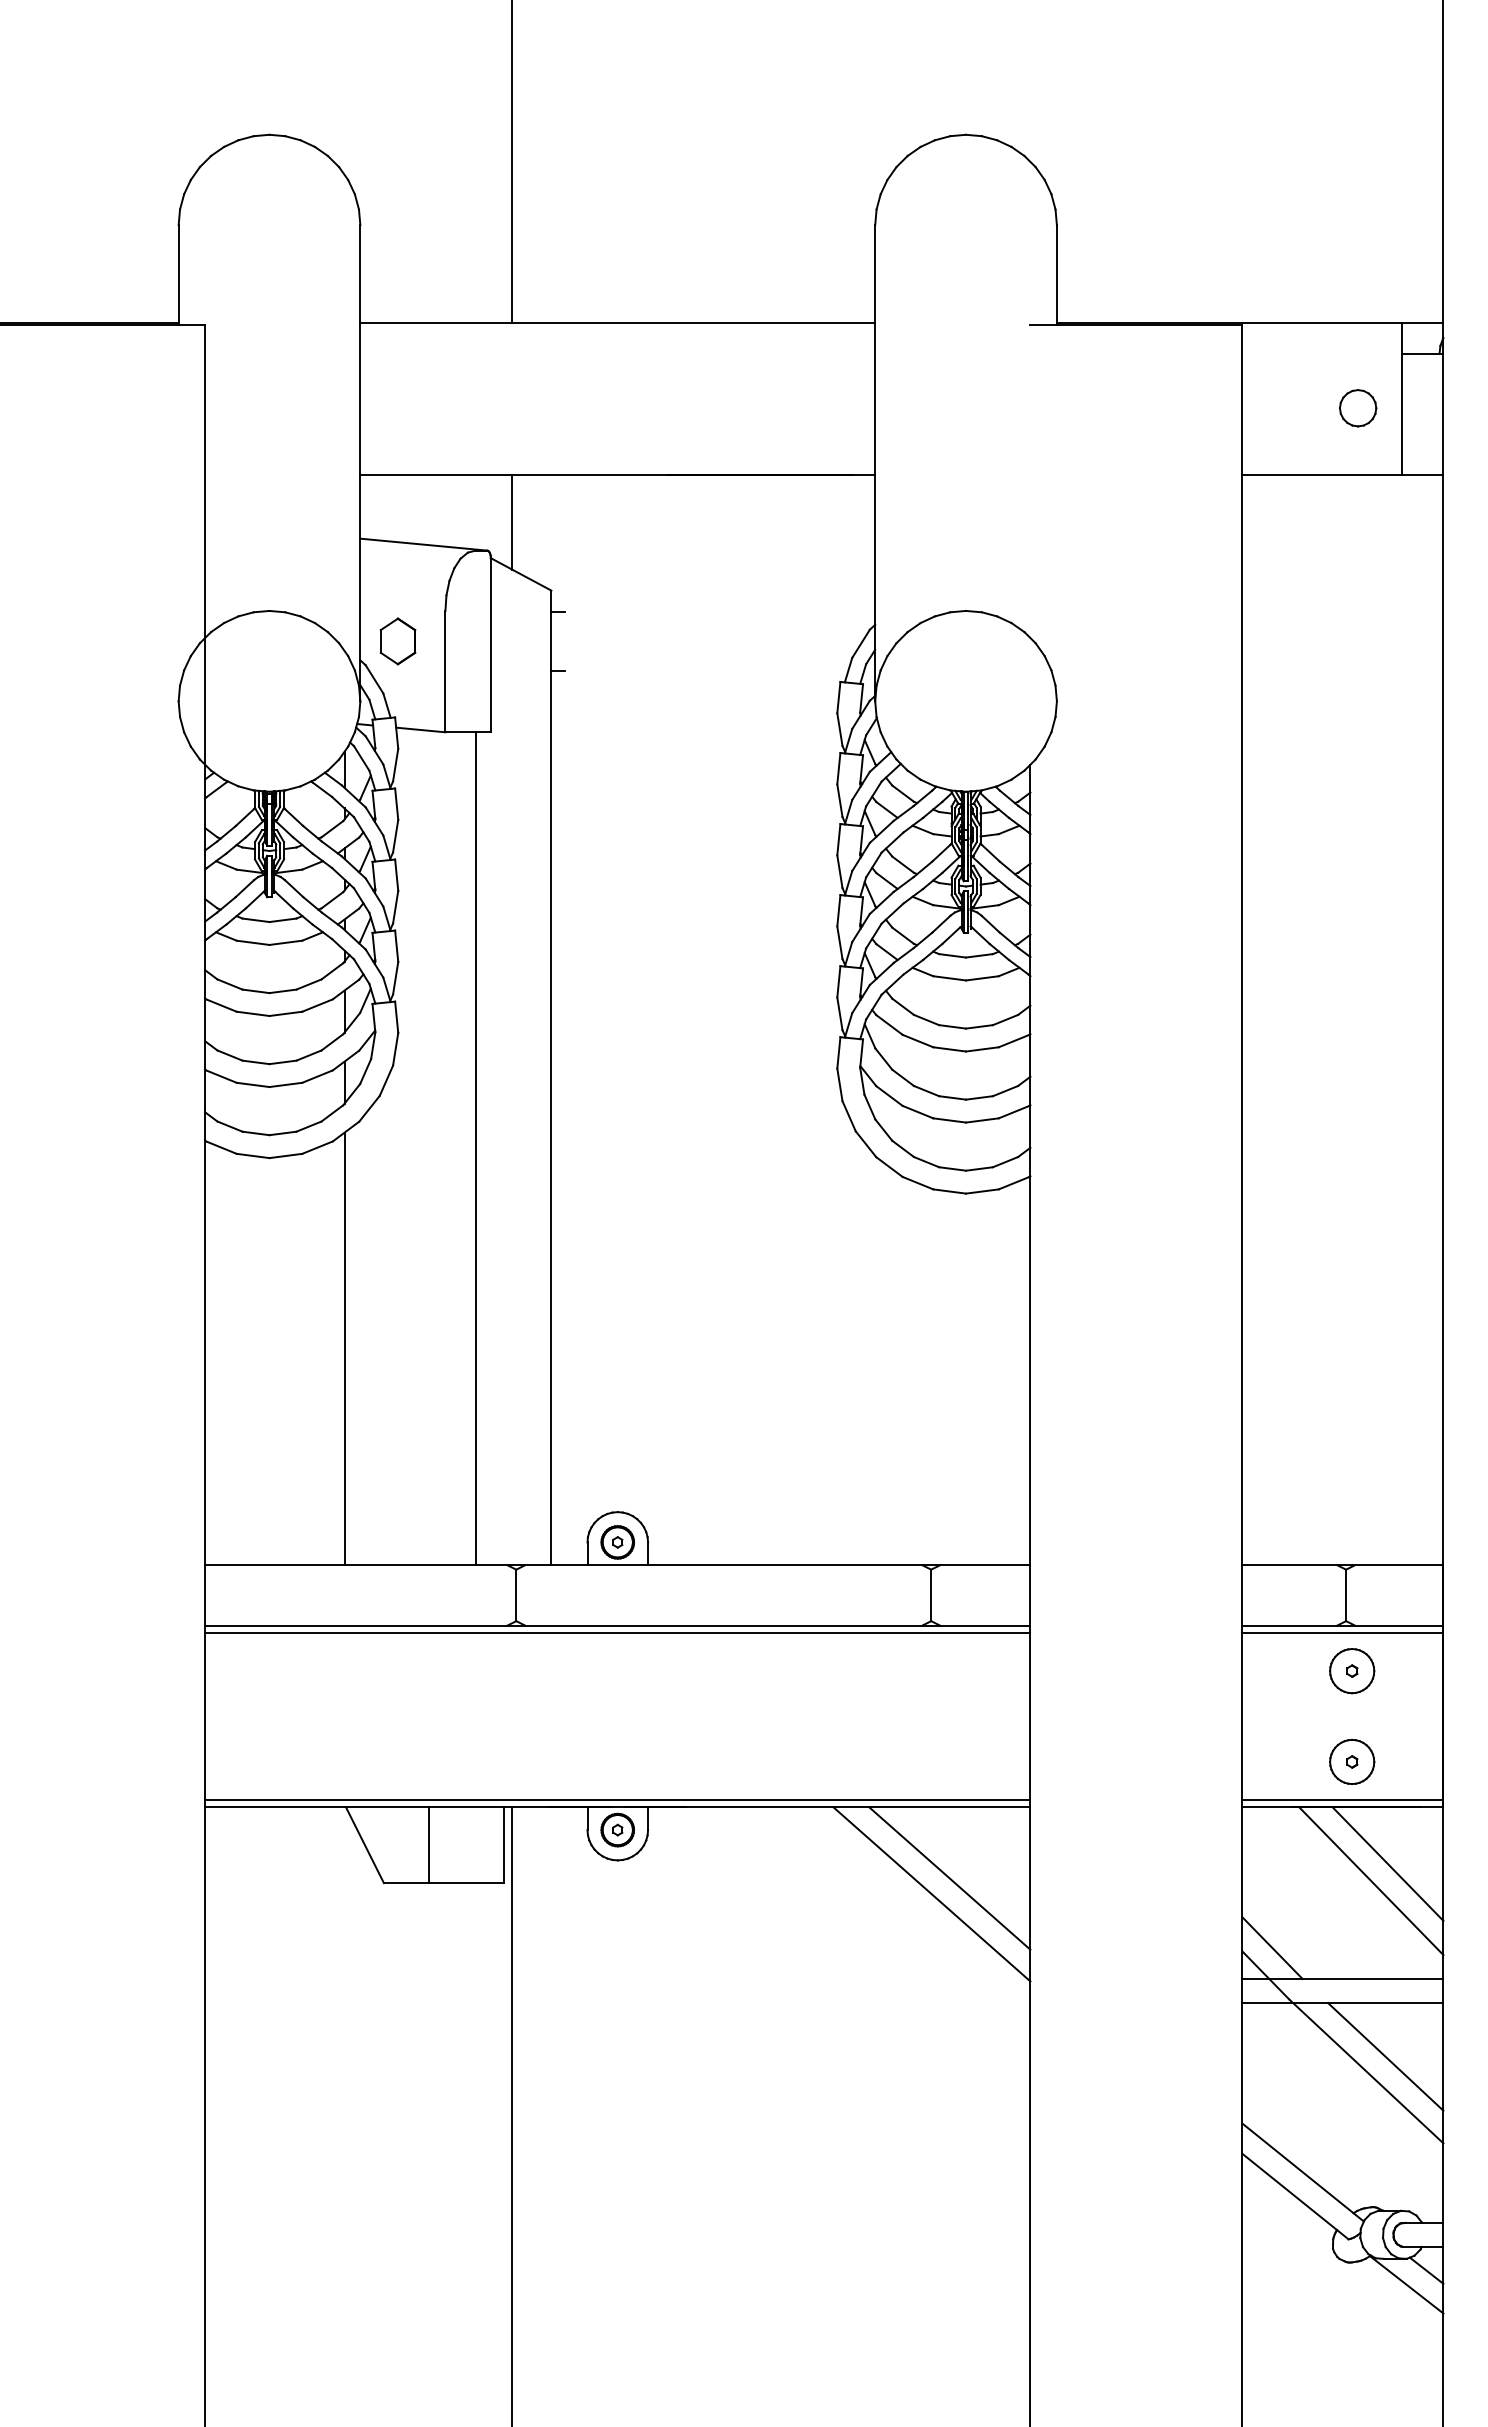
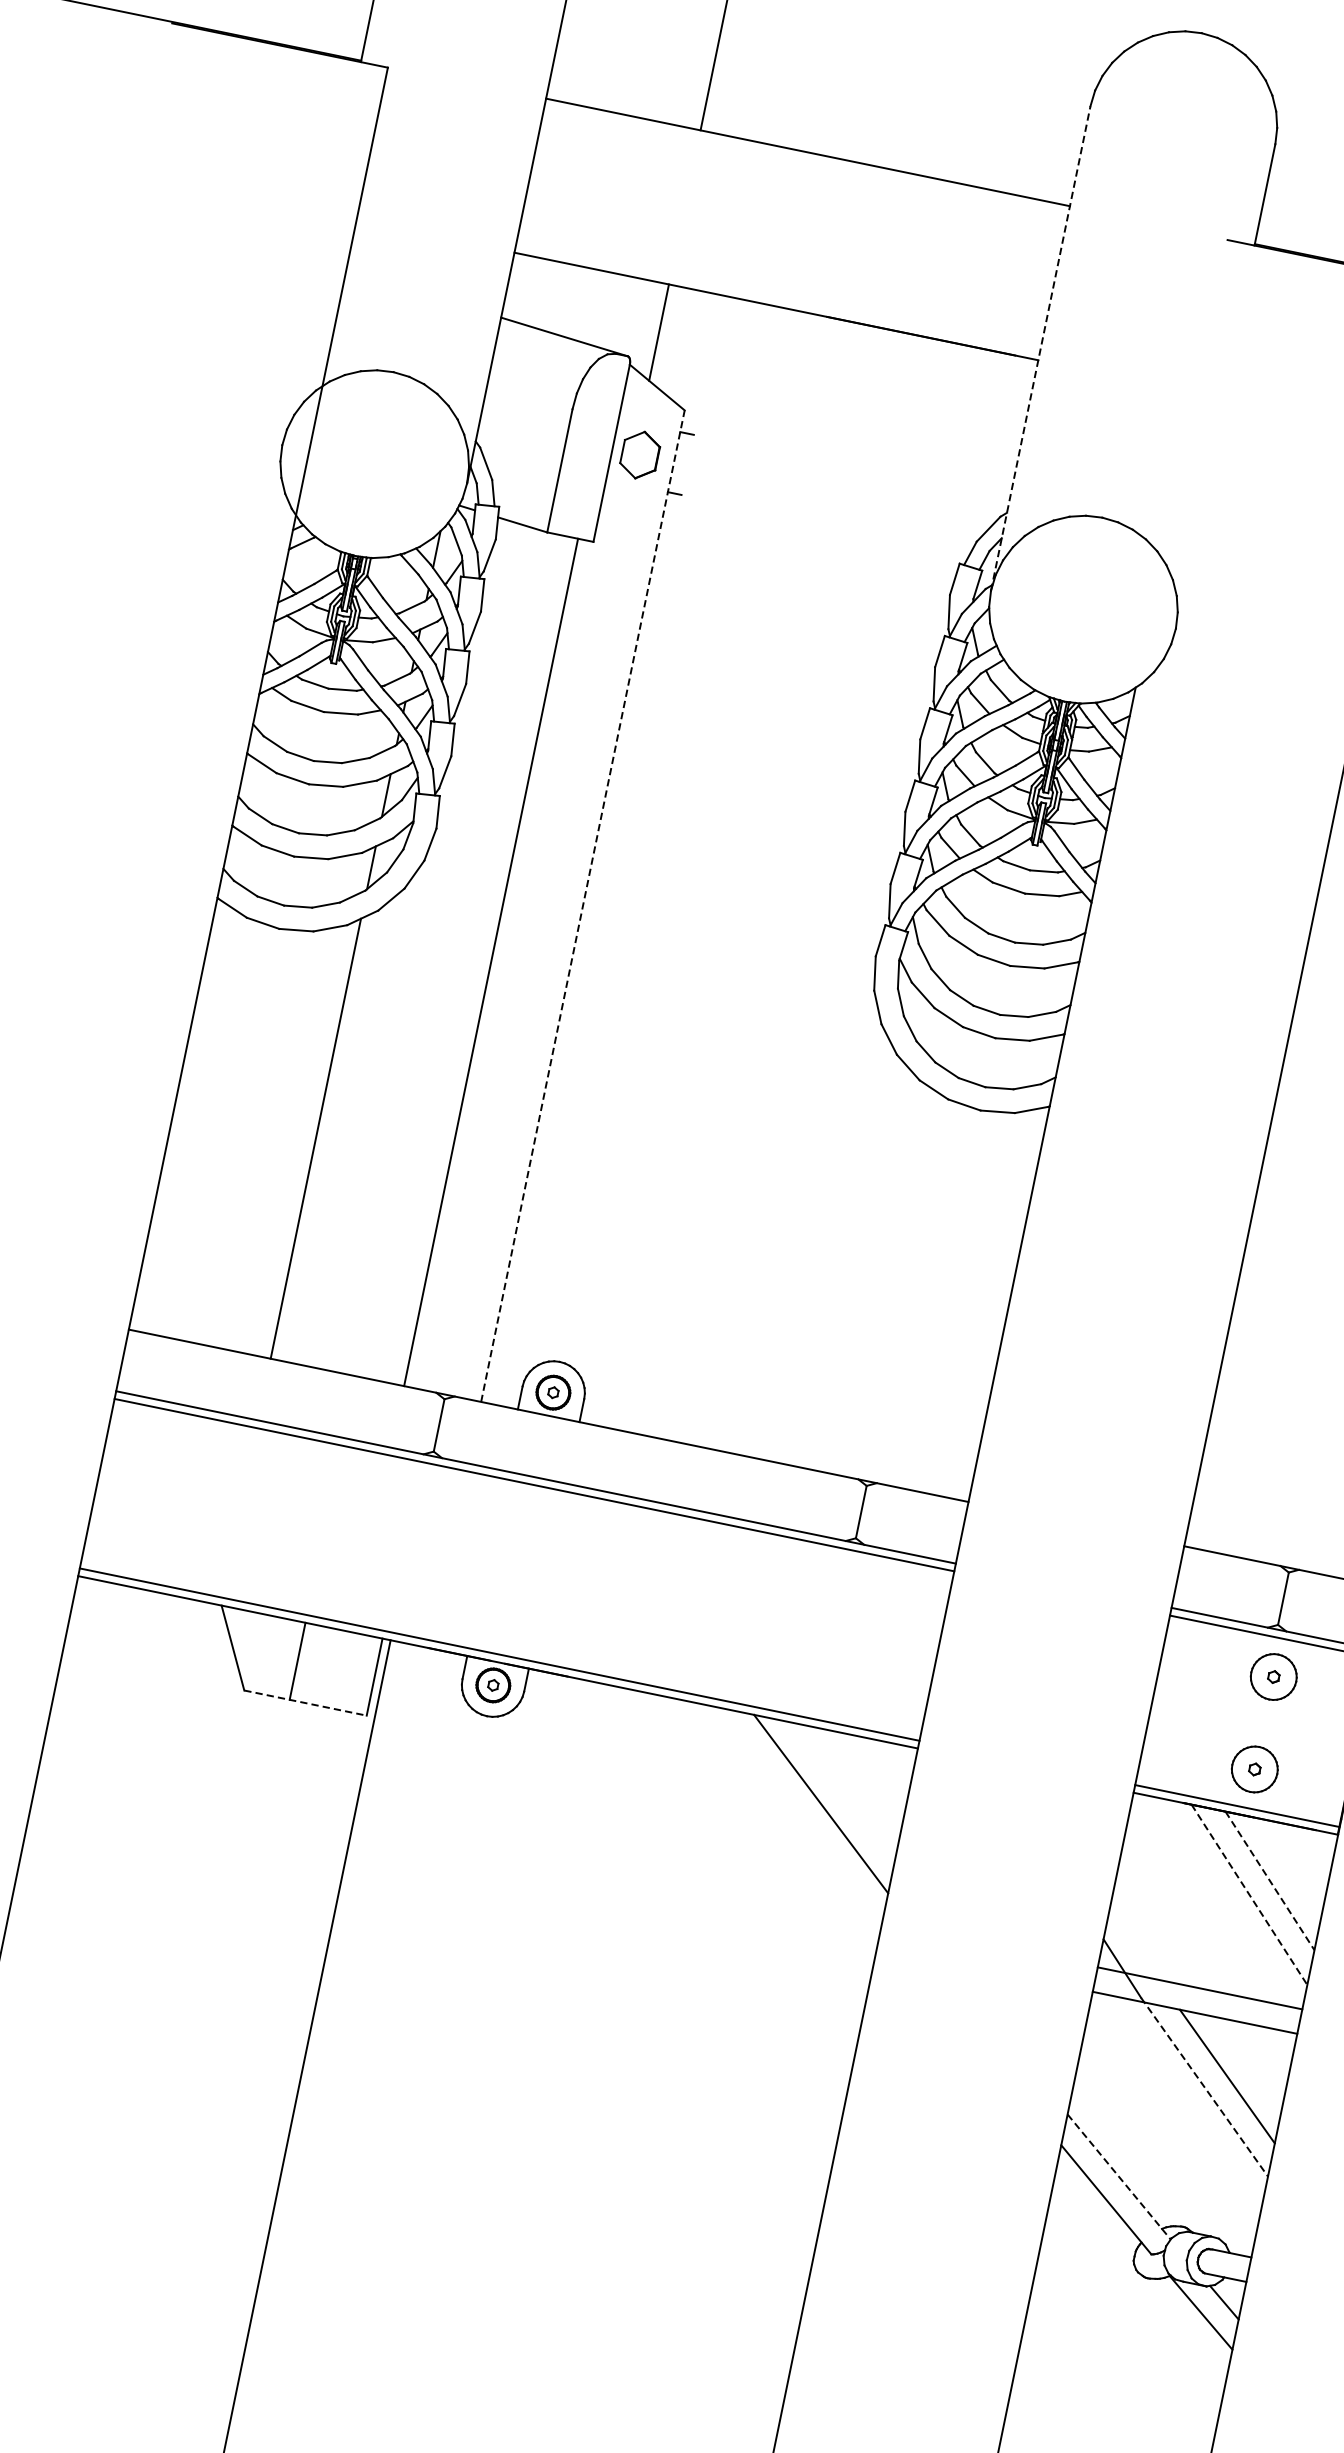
line: (875, 462) -> (1041, 347), solid -> dashed
part: (397, 641) -> (639, 455), moved
line: (551, 1077) -> (583, 905), solid -> dashed
line: (1388, 1864) -> (1270, 1881), solid -> dashed
line: (1371, 1881) -> (1249, 1895), solid -> dashed
line: (444, 1883) -> (305, 1703), solid -> dashed
line: (931, 1894) -> (799, 1816), removed
line: (1272, 1948) -> (1134, 1942), removed
line: (1366, 2071) -> (1204, 2087), solid -> dashed
line: (1303, 2172) -> (1119, 2177), solid -> dashed

